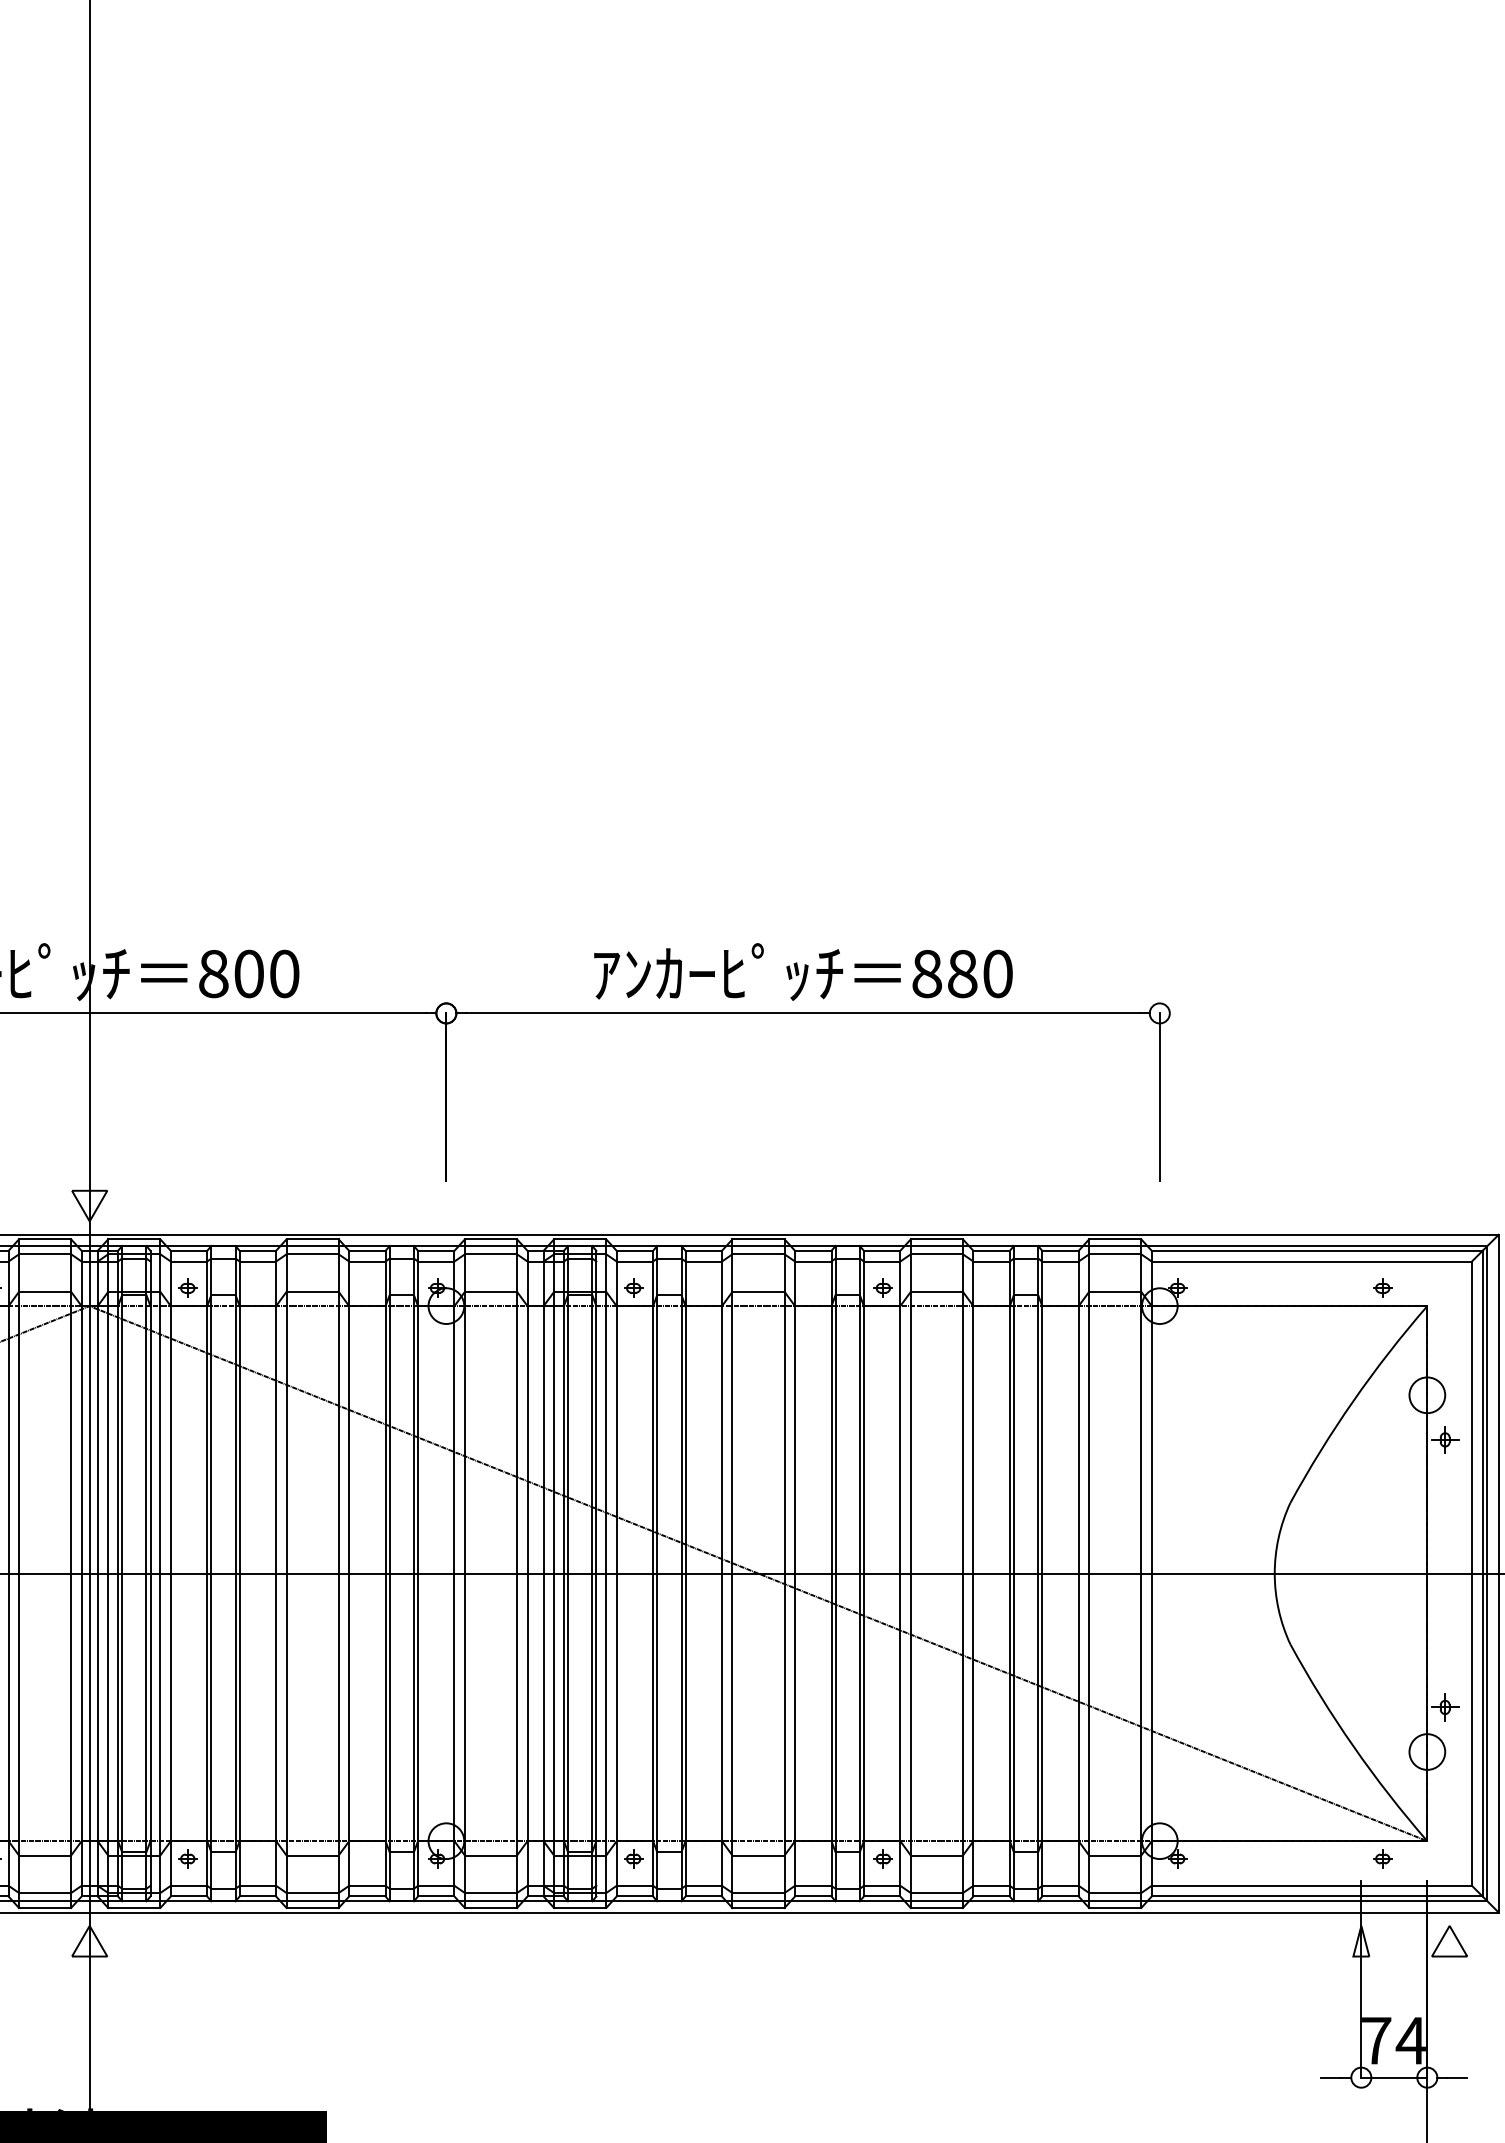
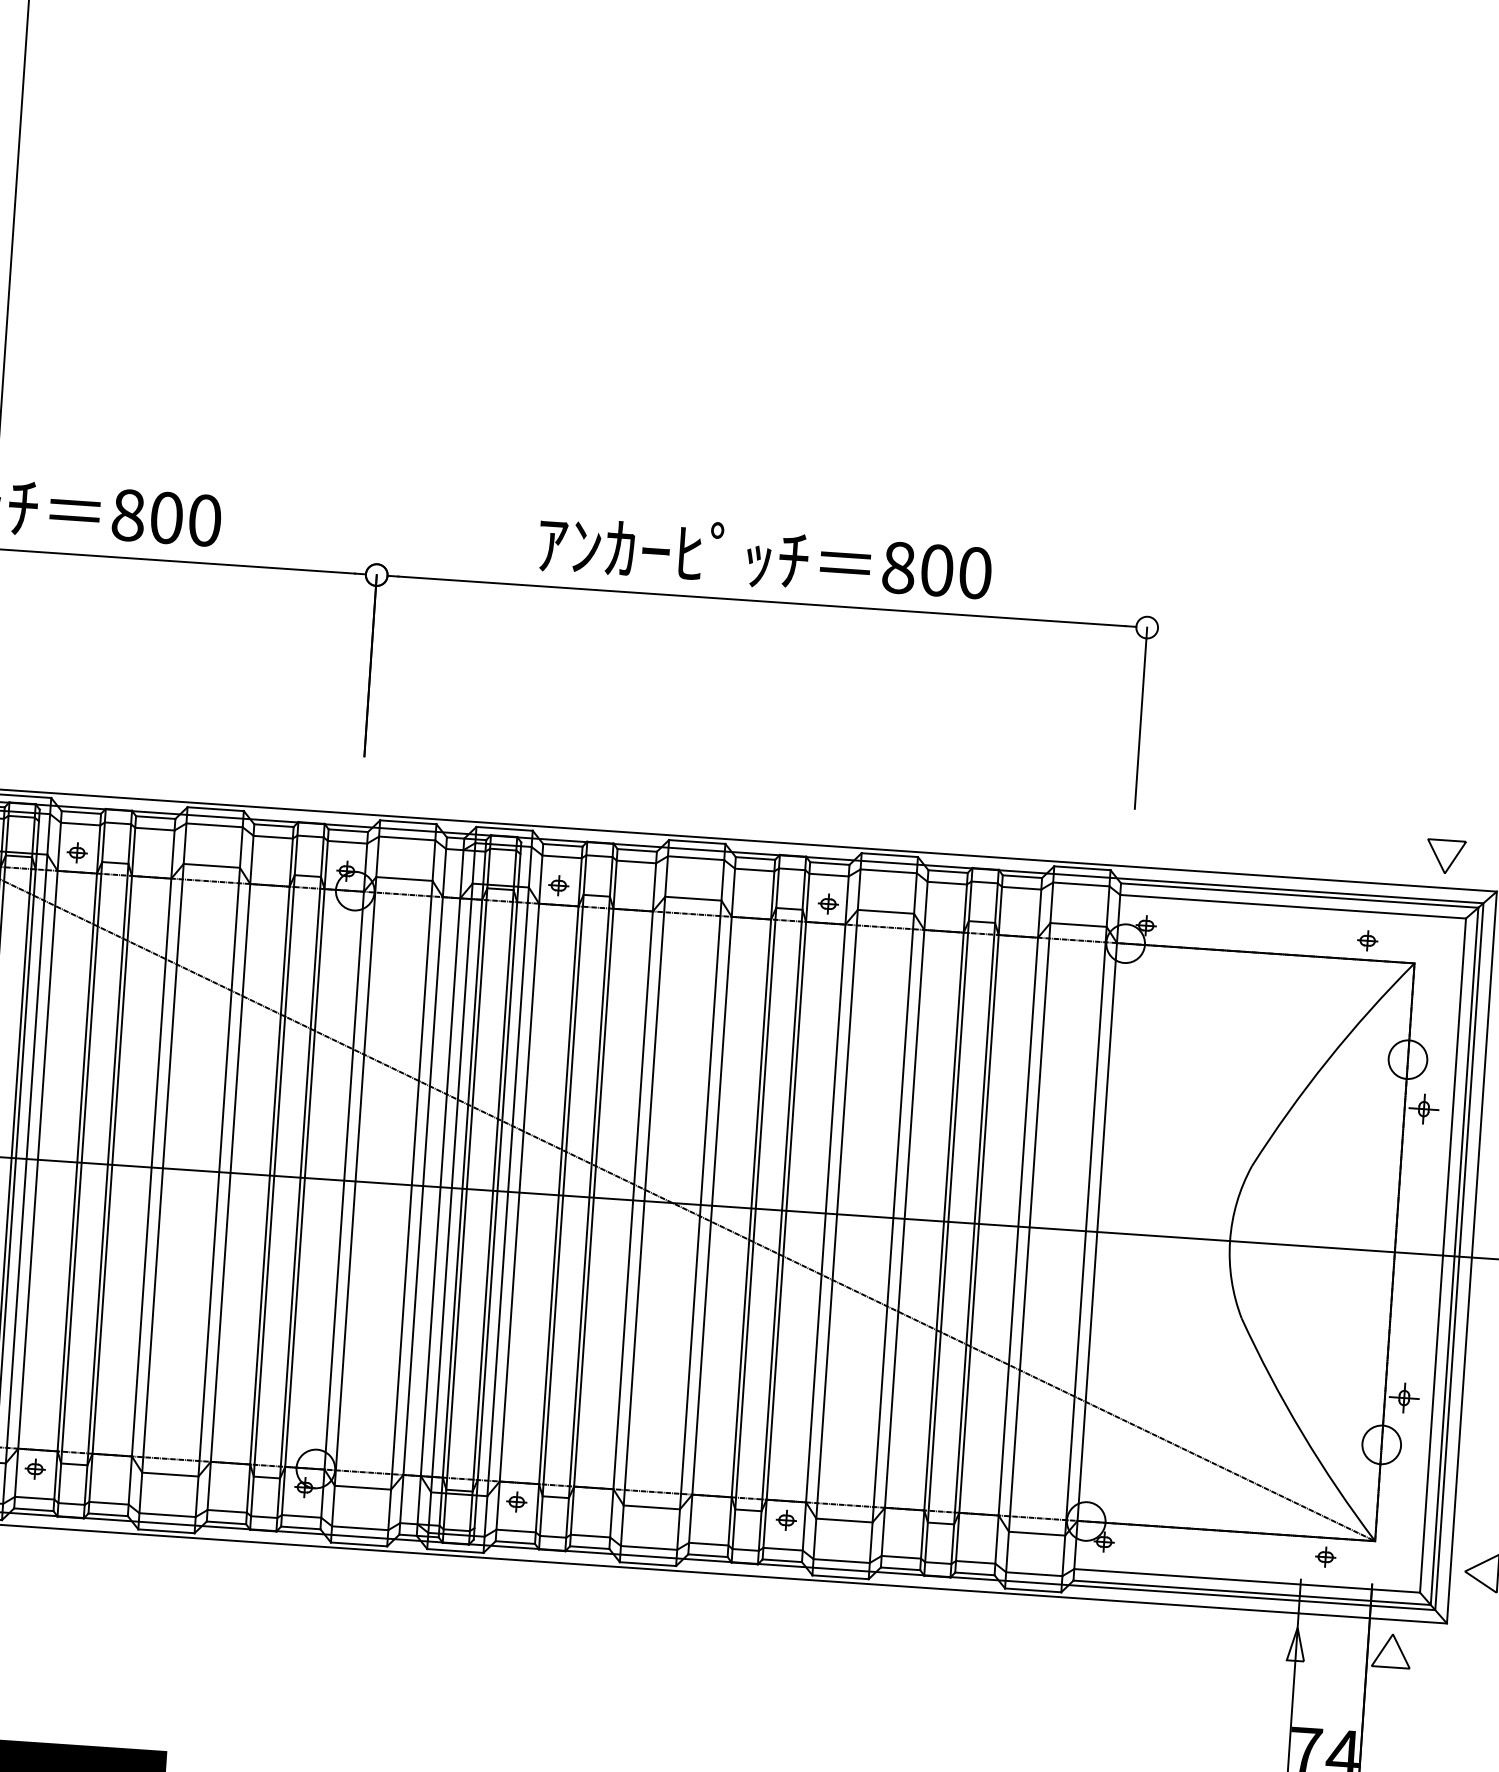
text: (962, 973) -> (937, 569), 880 -> 800
part: (1449, 1205) -> (1445, 856), added

